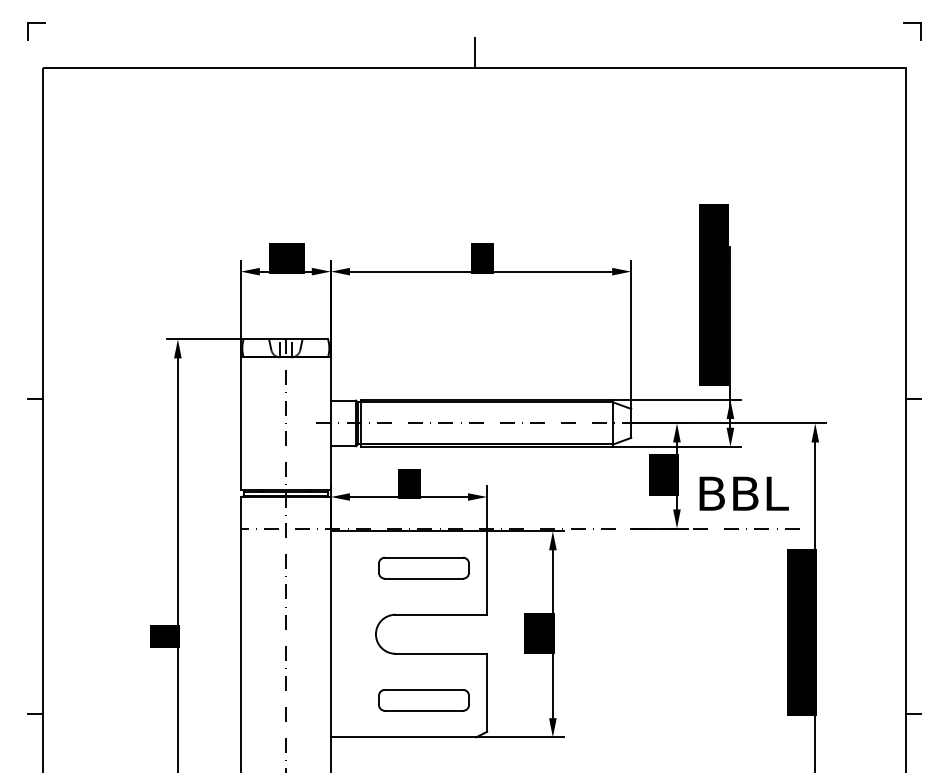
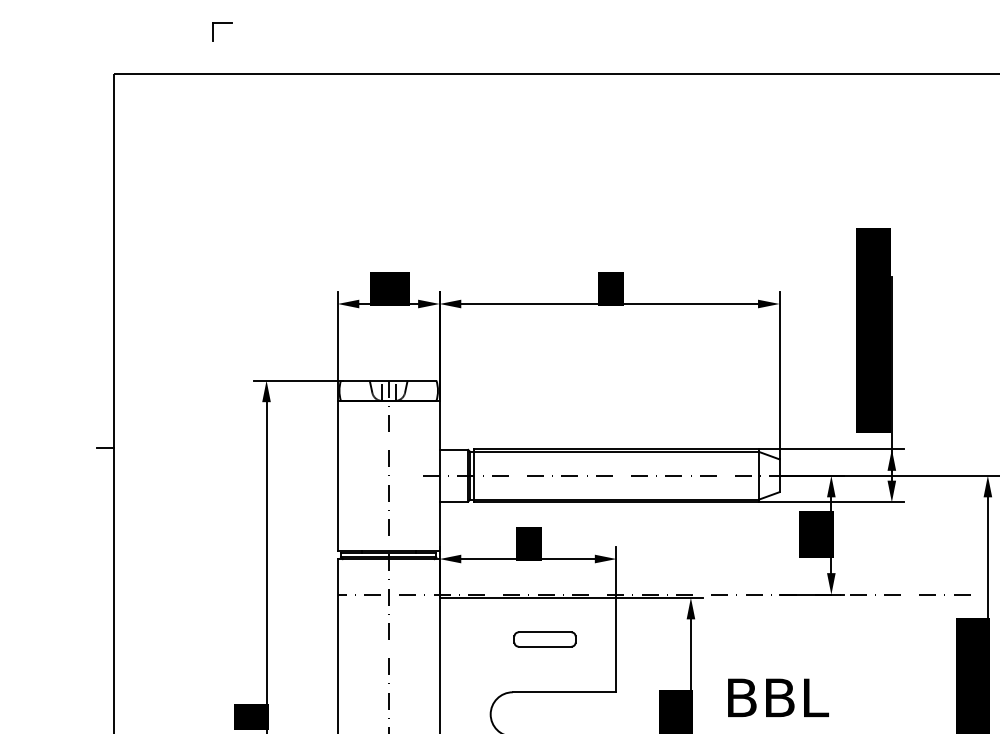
part: (36, 23) -> (221, 23), moved
line: (474, 53) -> (602, 57), removed
text: (743, 493) -> (777, 697), moved
part: (423, 567) -> (544, 638), size x0.6

